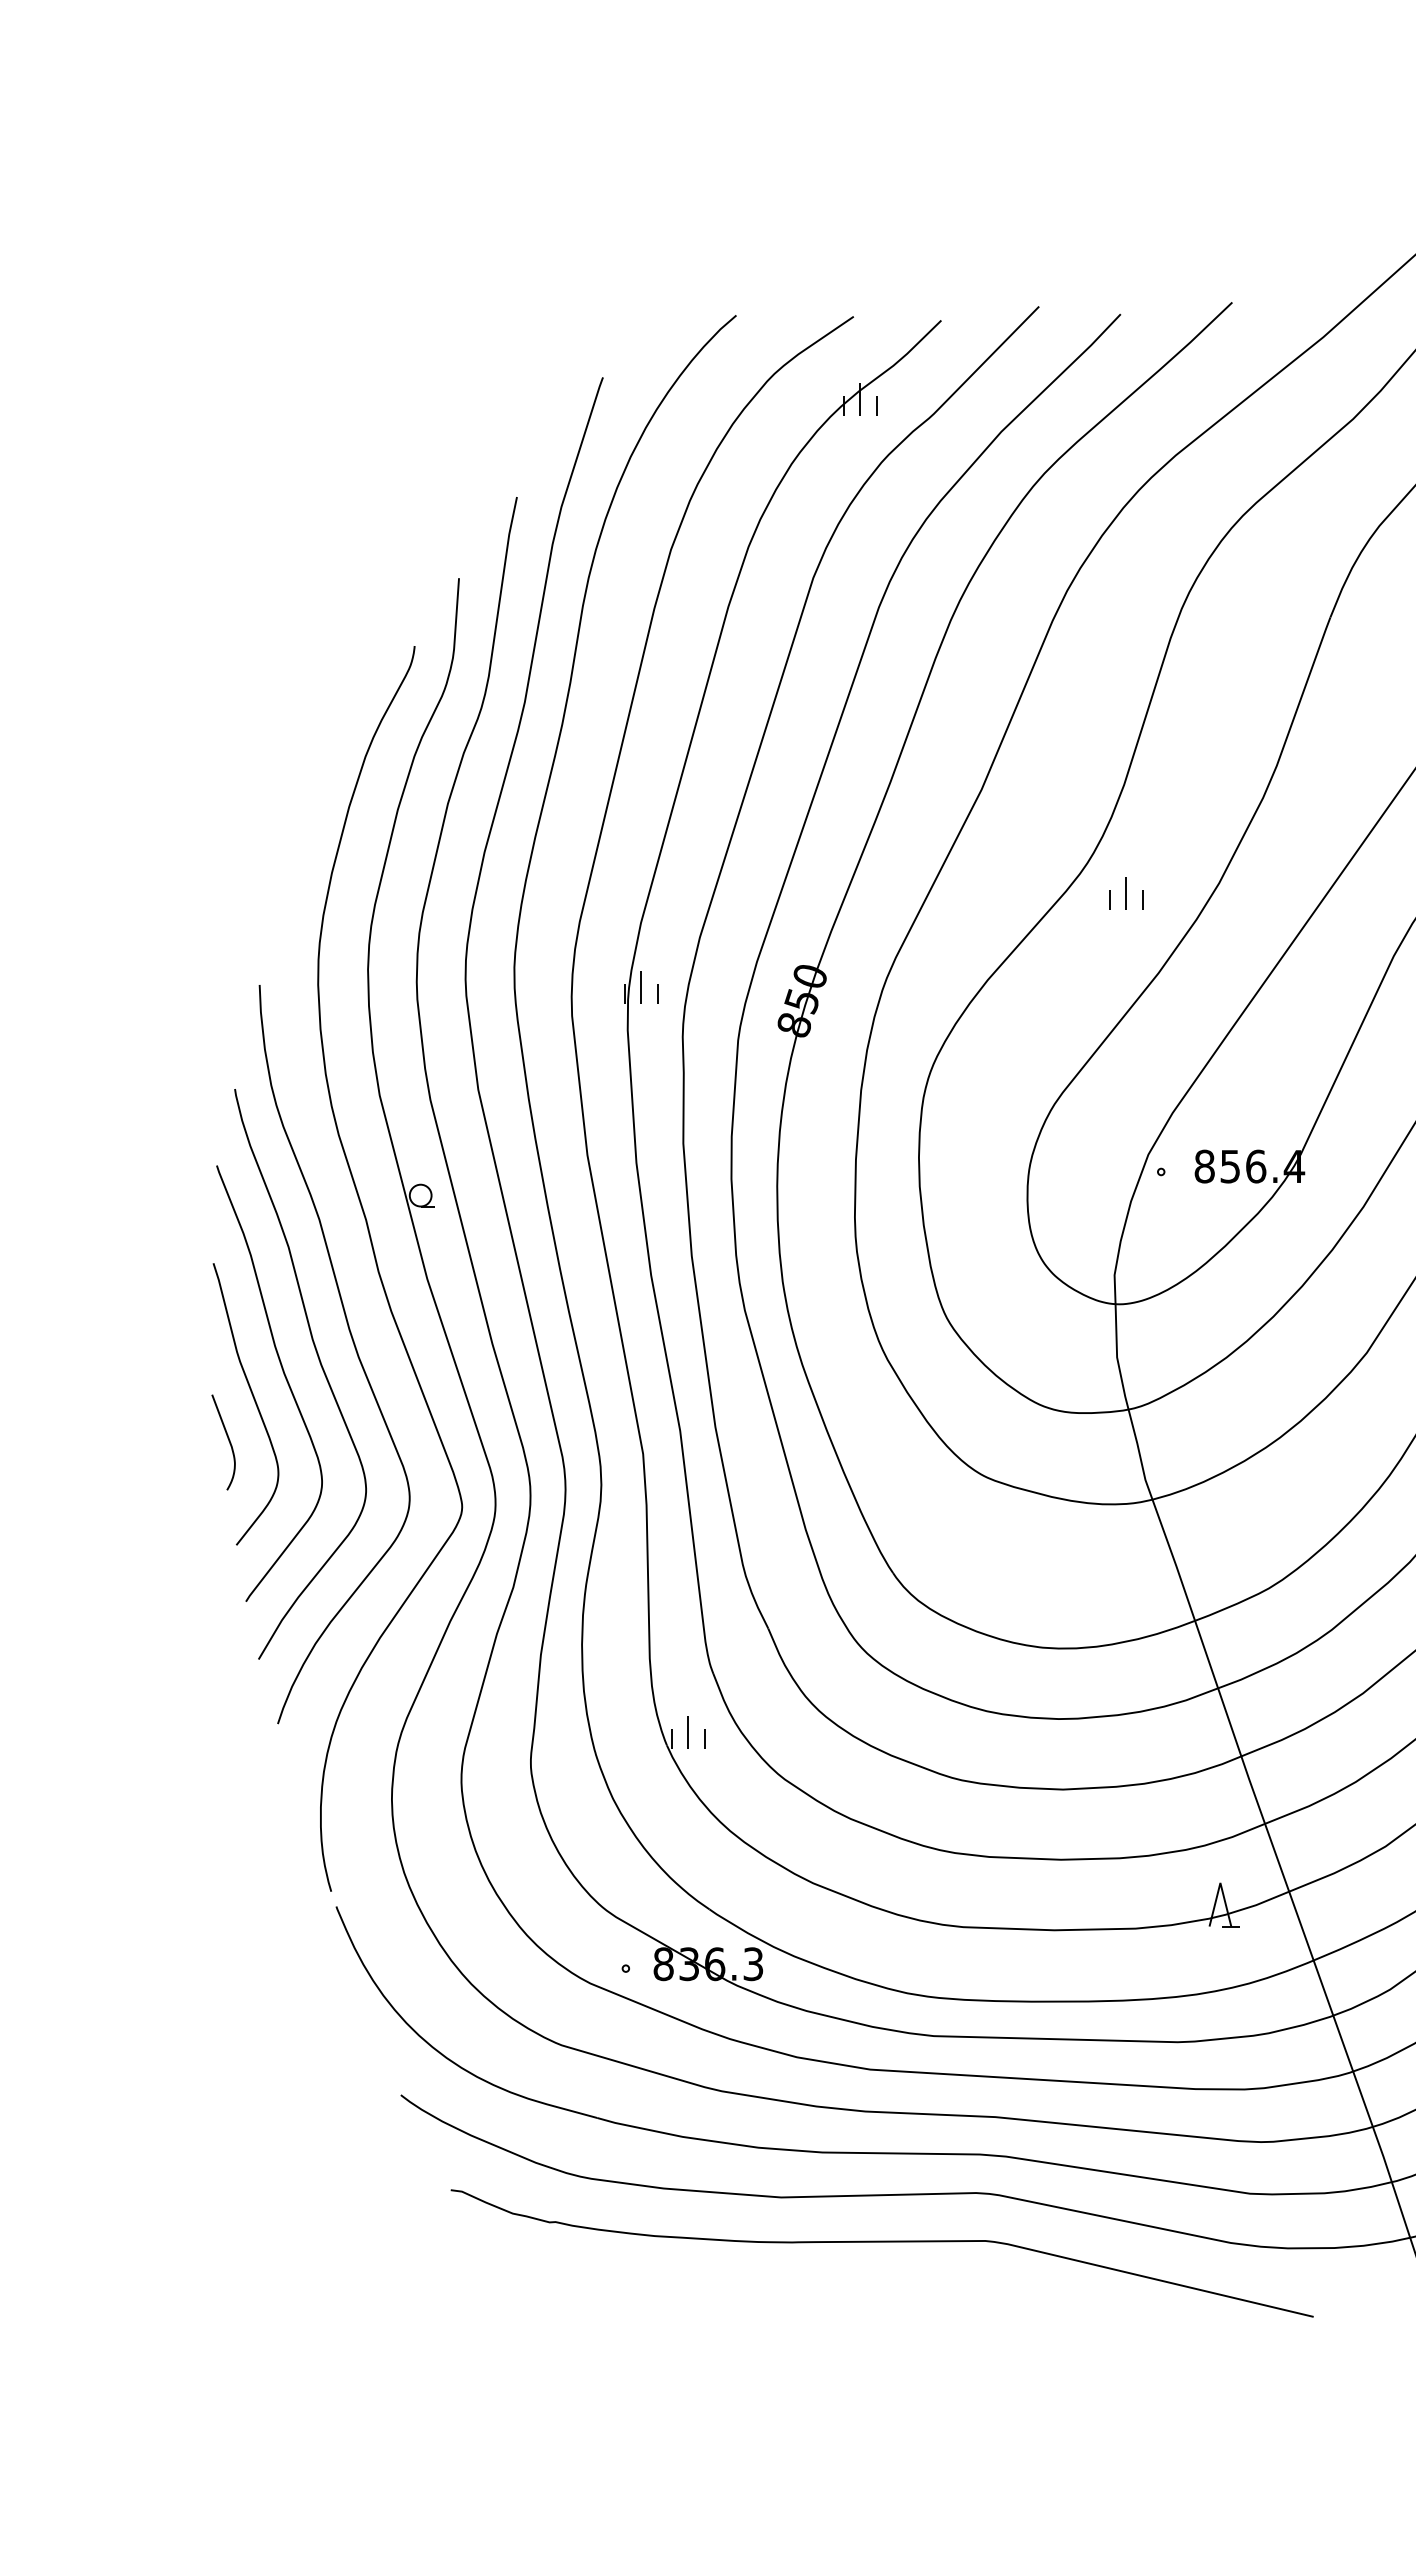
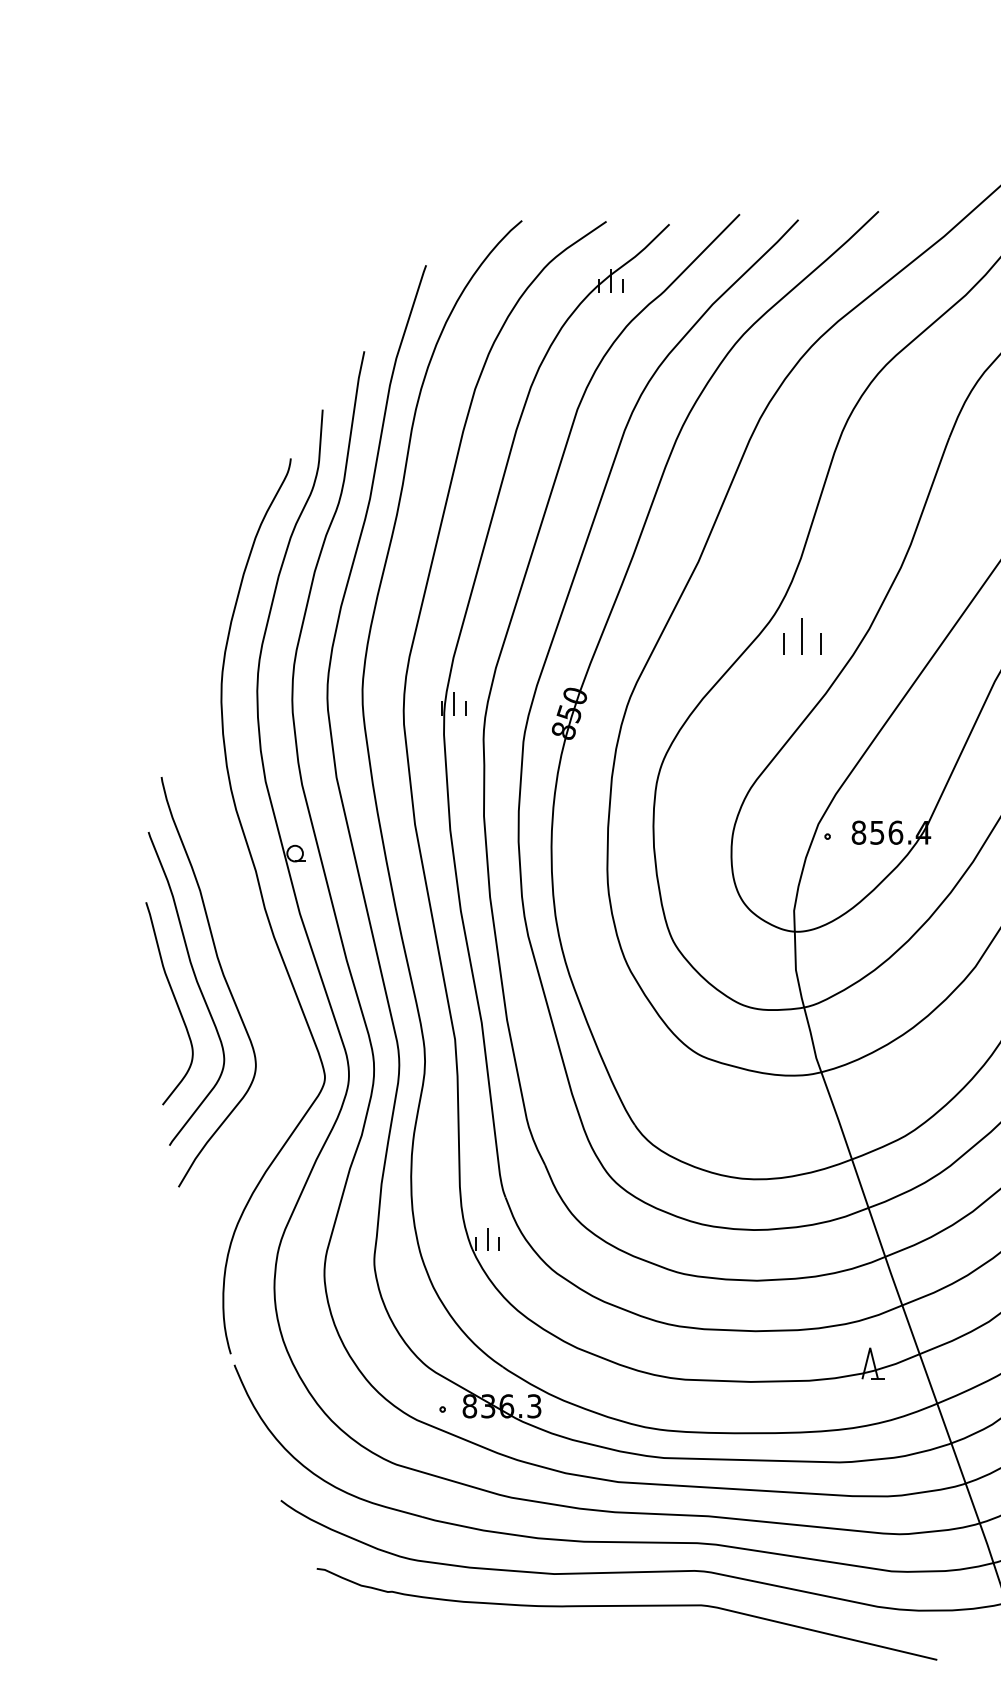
part: (1126, 893) -> (802, 636), size x1.6
curve: (354, 1348) -> (247, 963), removed
curve: (228, 1441) -> (156, 1030), removed

